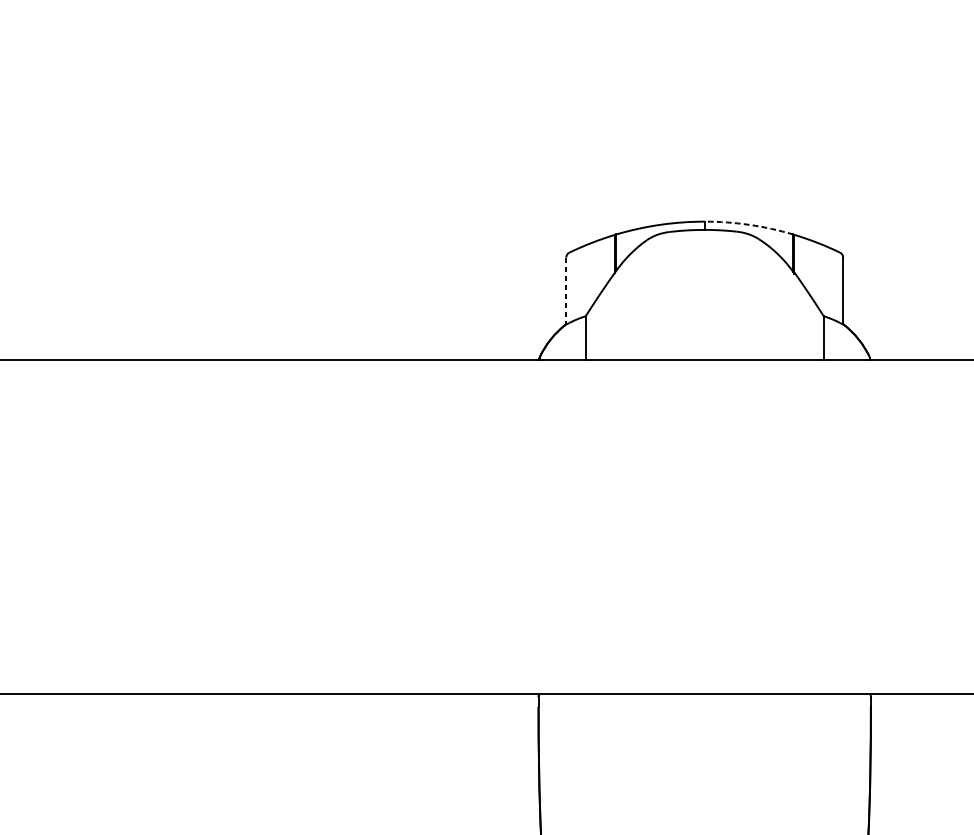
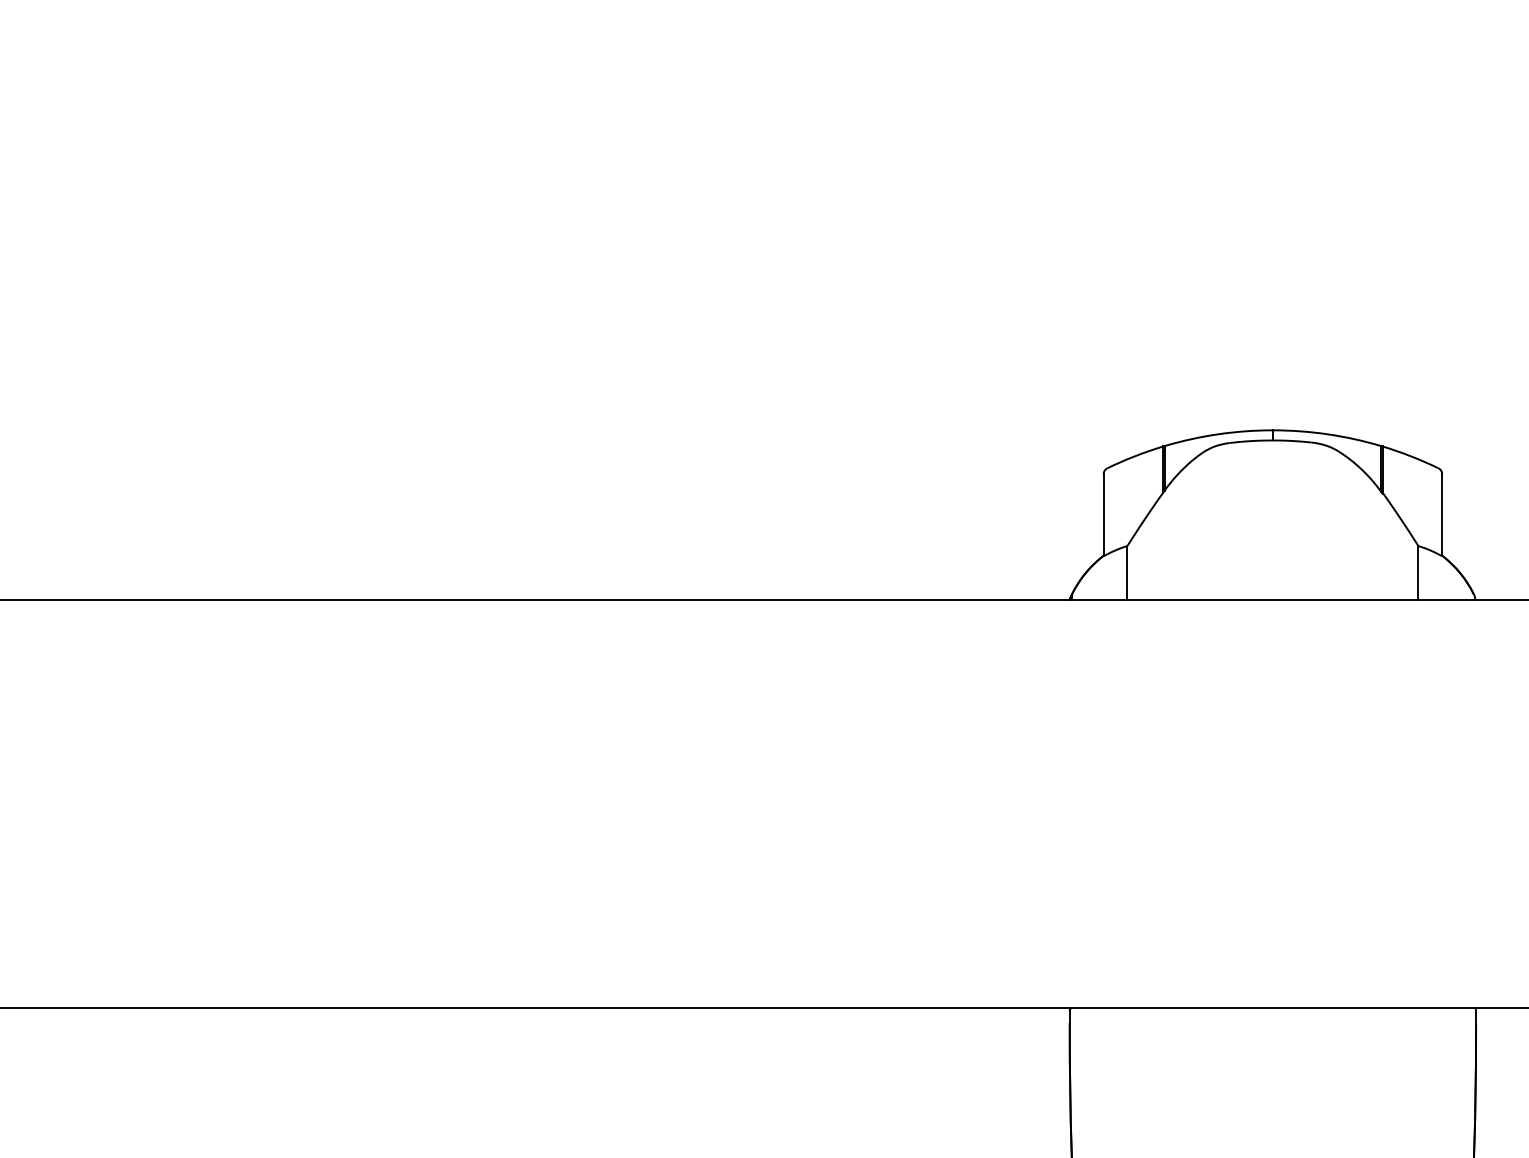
arc: (749, 225) -> (1327, 434), dashed -> solid
line: (566, 290) -> (1103, 514), dashed -> solid

